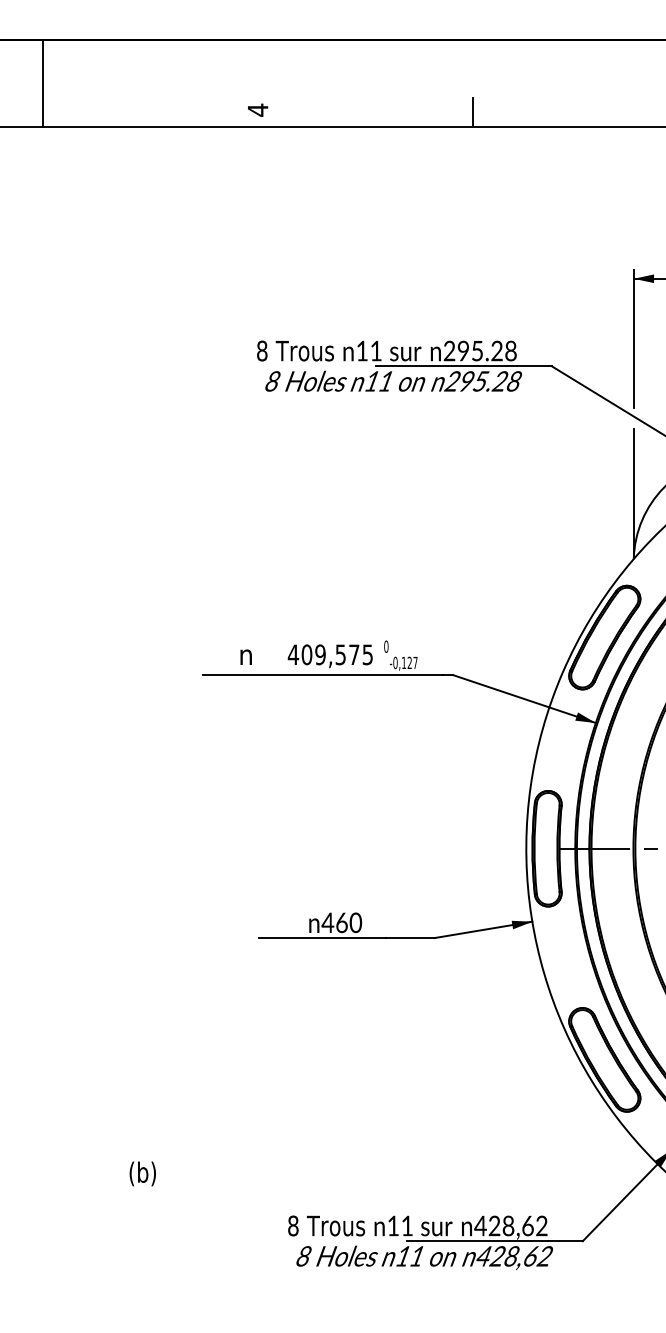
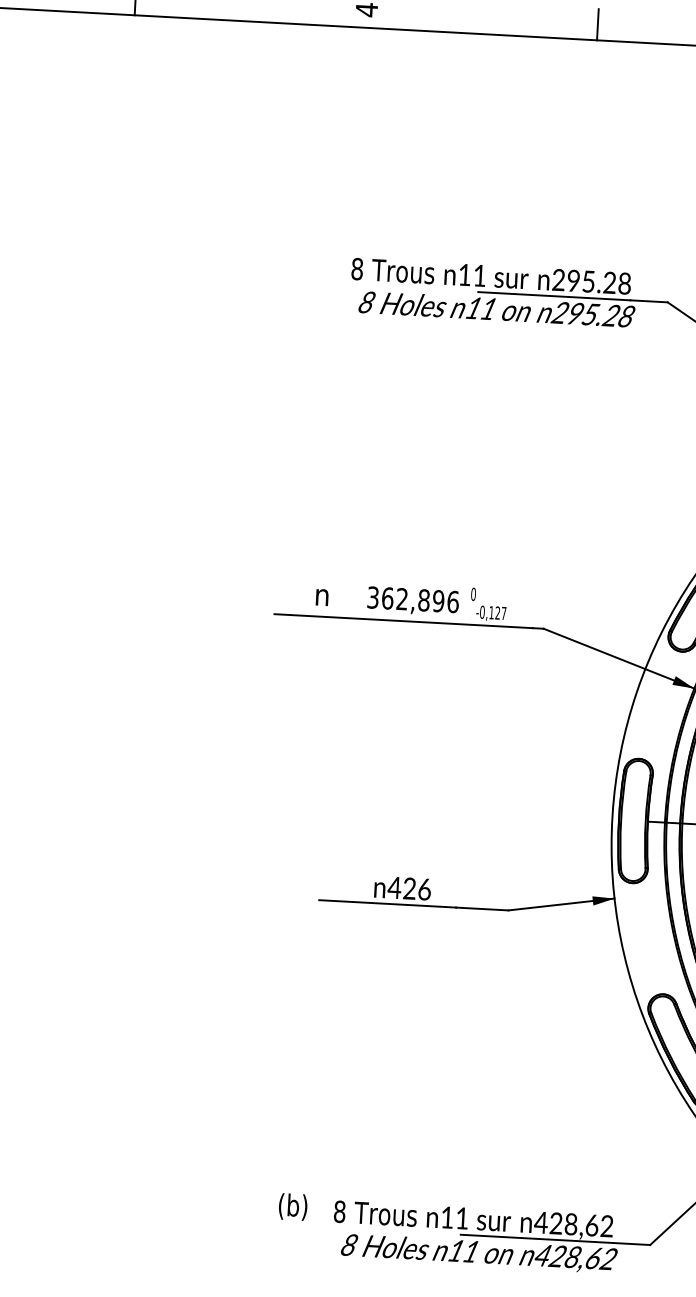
text: (330, 654) -> (413, 599), 409,575 -> 362,896
text: (349, 922) -> (417, 888), 460 -> 426
text: (142, 1173) -> (292, 1206), moved

